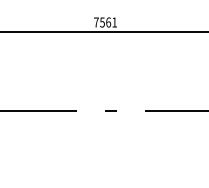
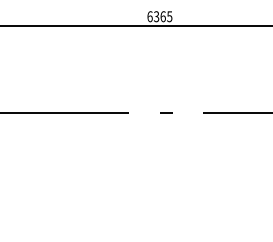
text: (105, 22) -> (159, 16), 7561 -> 6365

